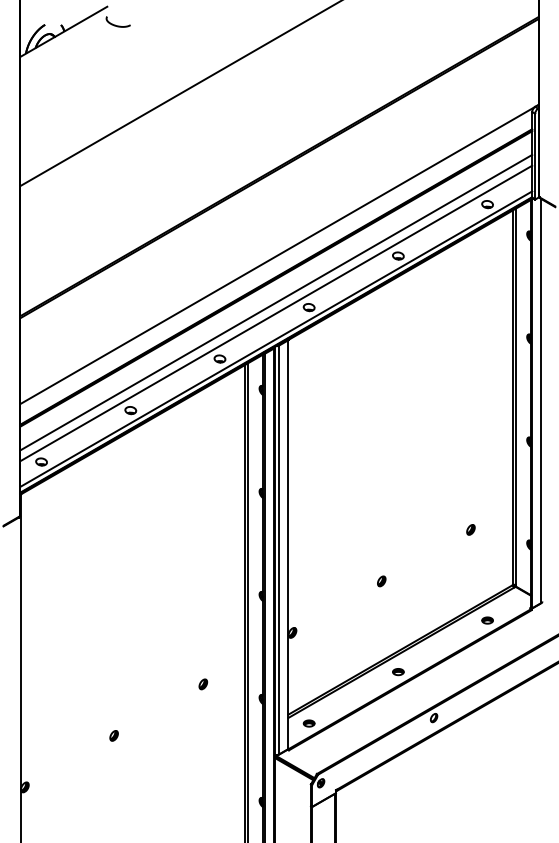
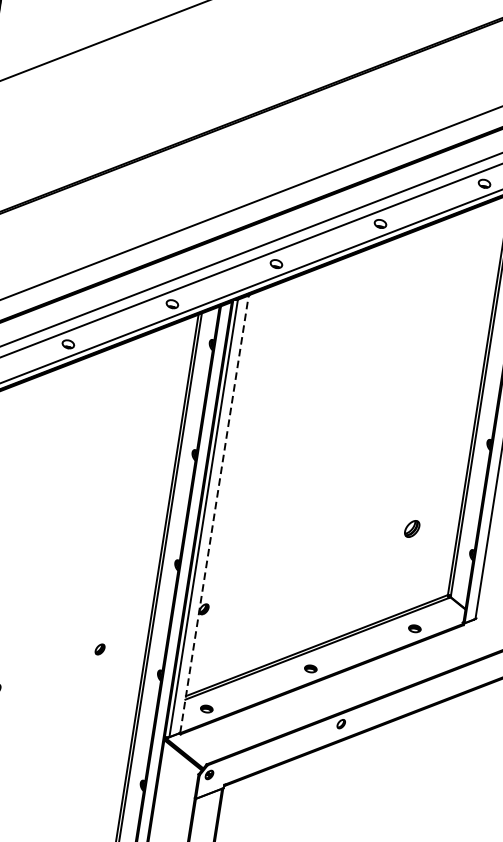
part: (470, 529) -> (411, 528), size x1.6
line: (288, 544) -> (214, 514), solid -> dashed
part: (381, 581) -> (307, 569), removed

